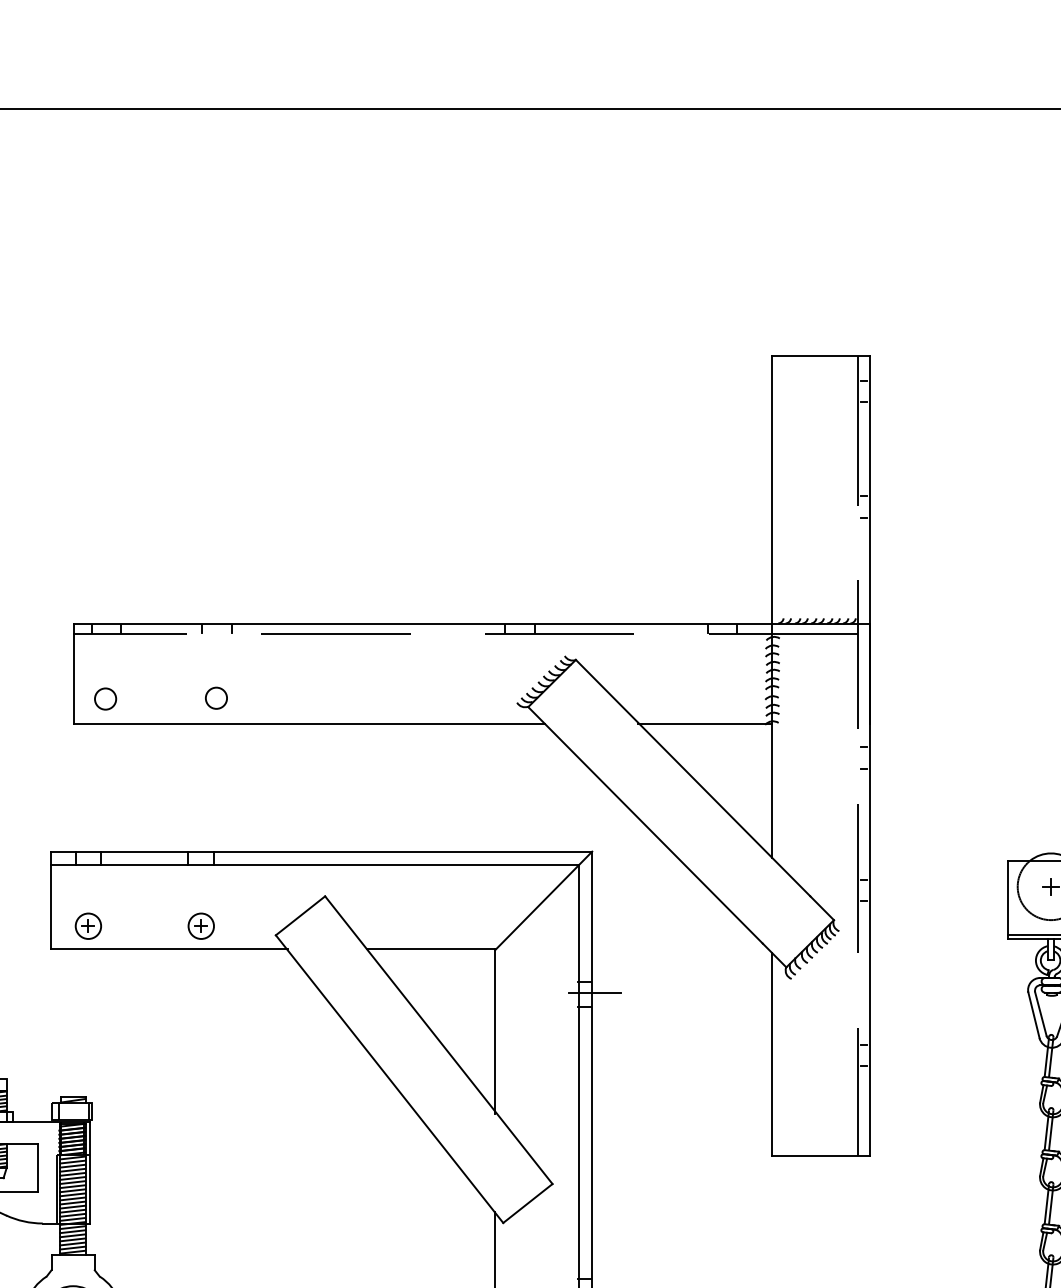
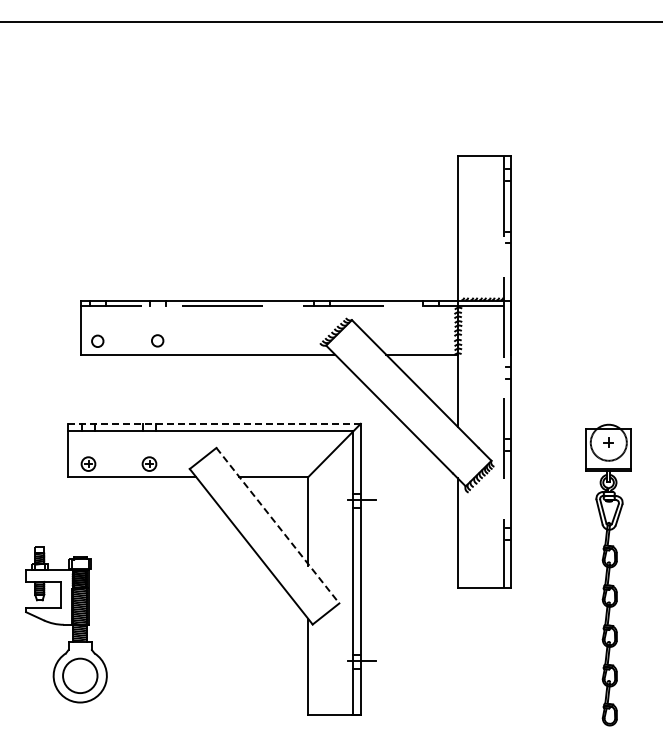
line: (321, 852) -> (214, 424), solid -> dashed
line: (439, 1041) -> (278, 526), solid -> dashed

